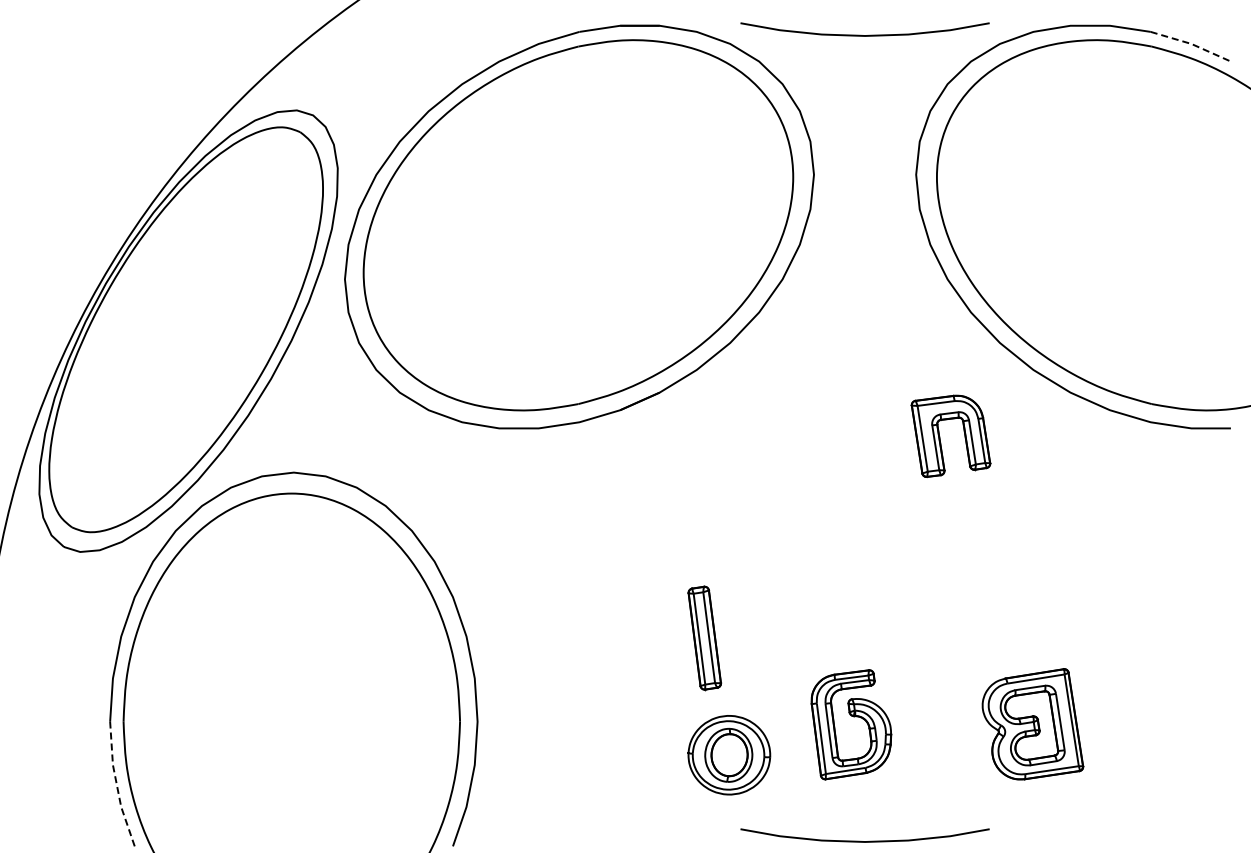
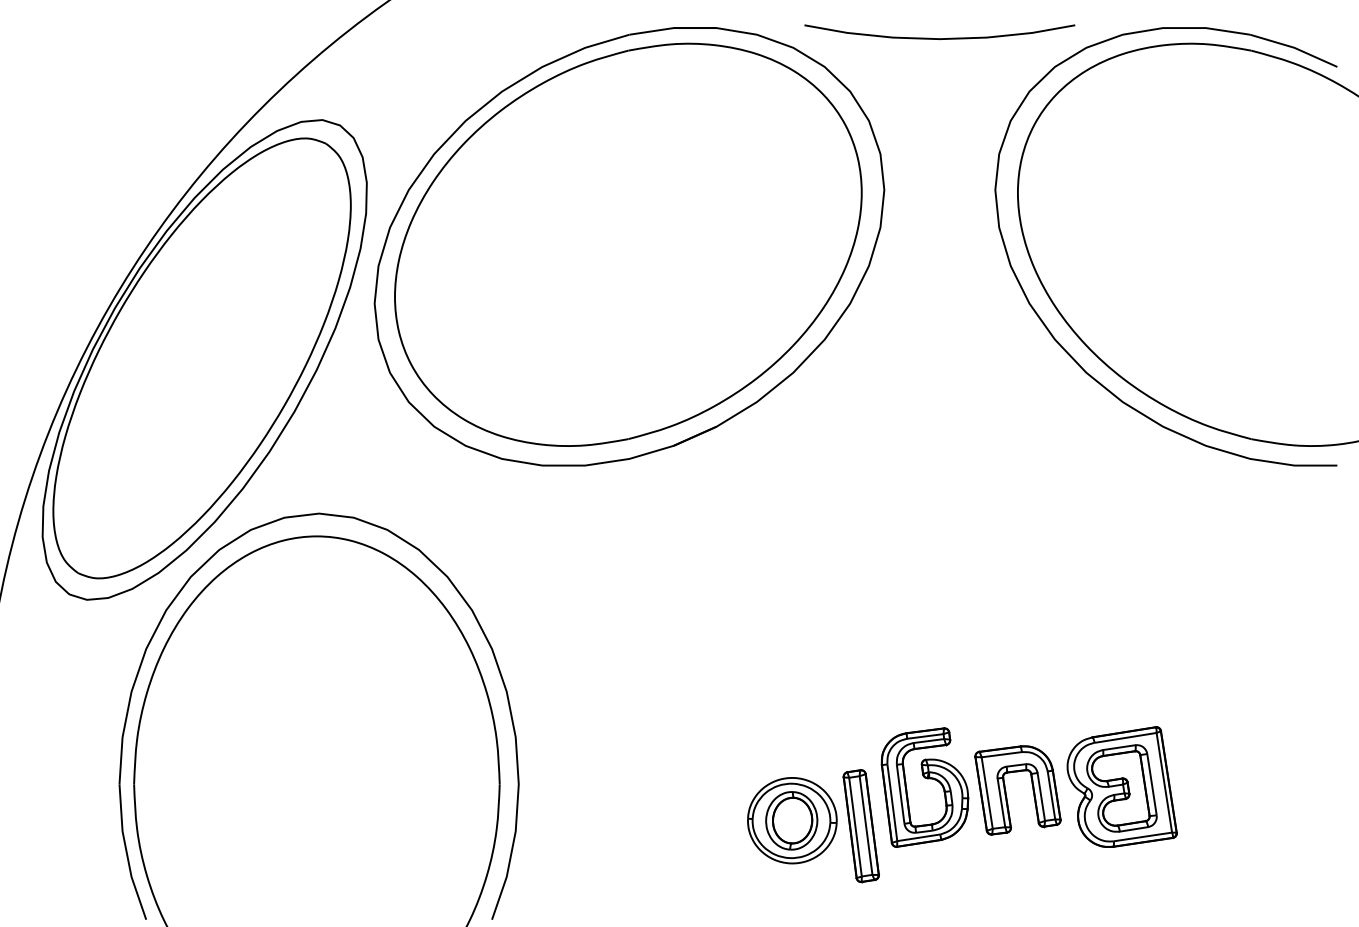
line: (1191, 43) -> (1294, 47), dashed -> solid
part: (940, 436) -> (1006, 790), moved
part: (704, 638) -> (860, 826), moved
line: (116, 784) -> (126, 852), dashed -> solid
curve: (864, 841) -> (939, 914), removed

